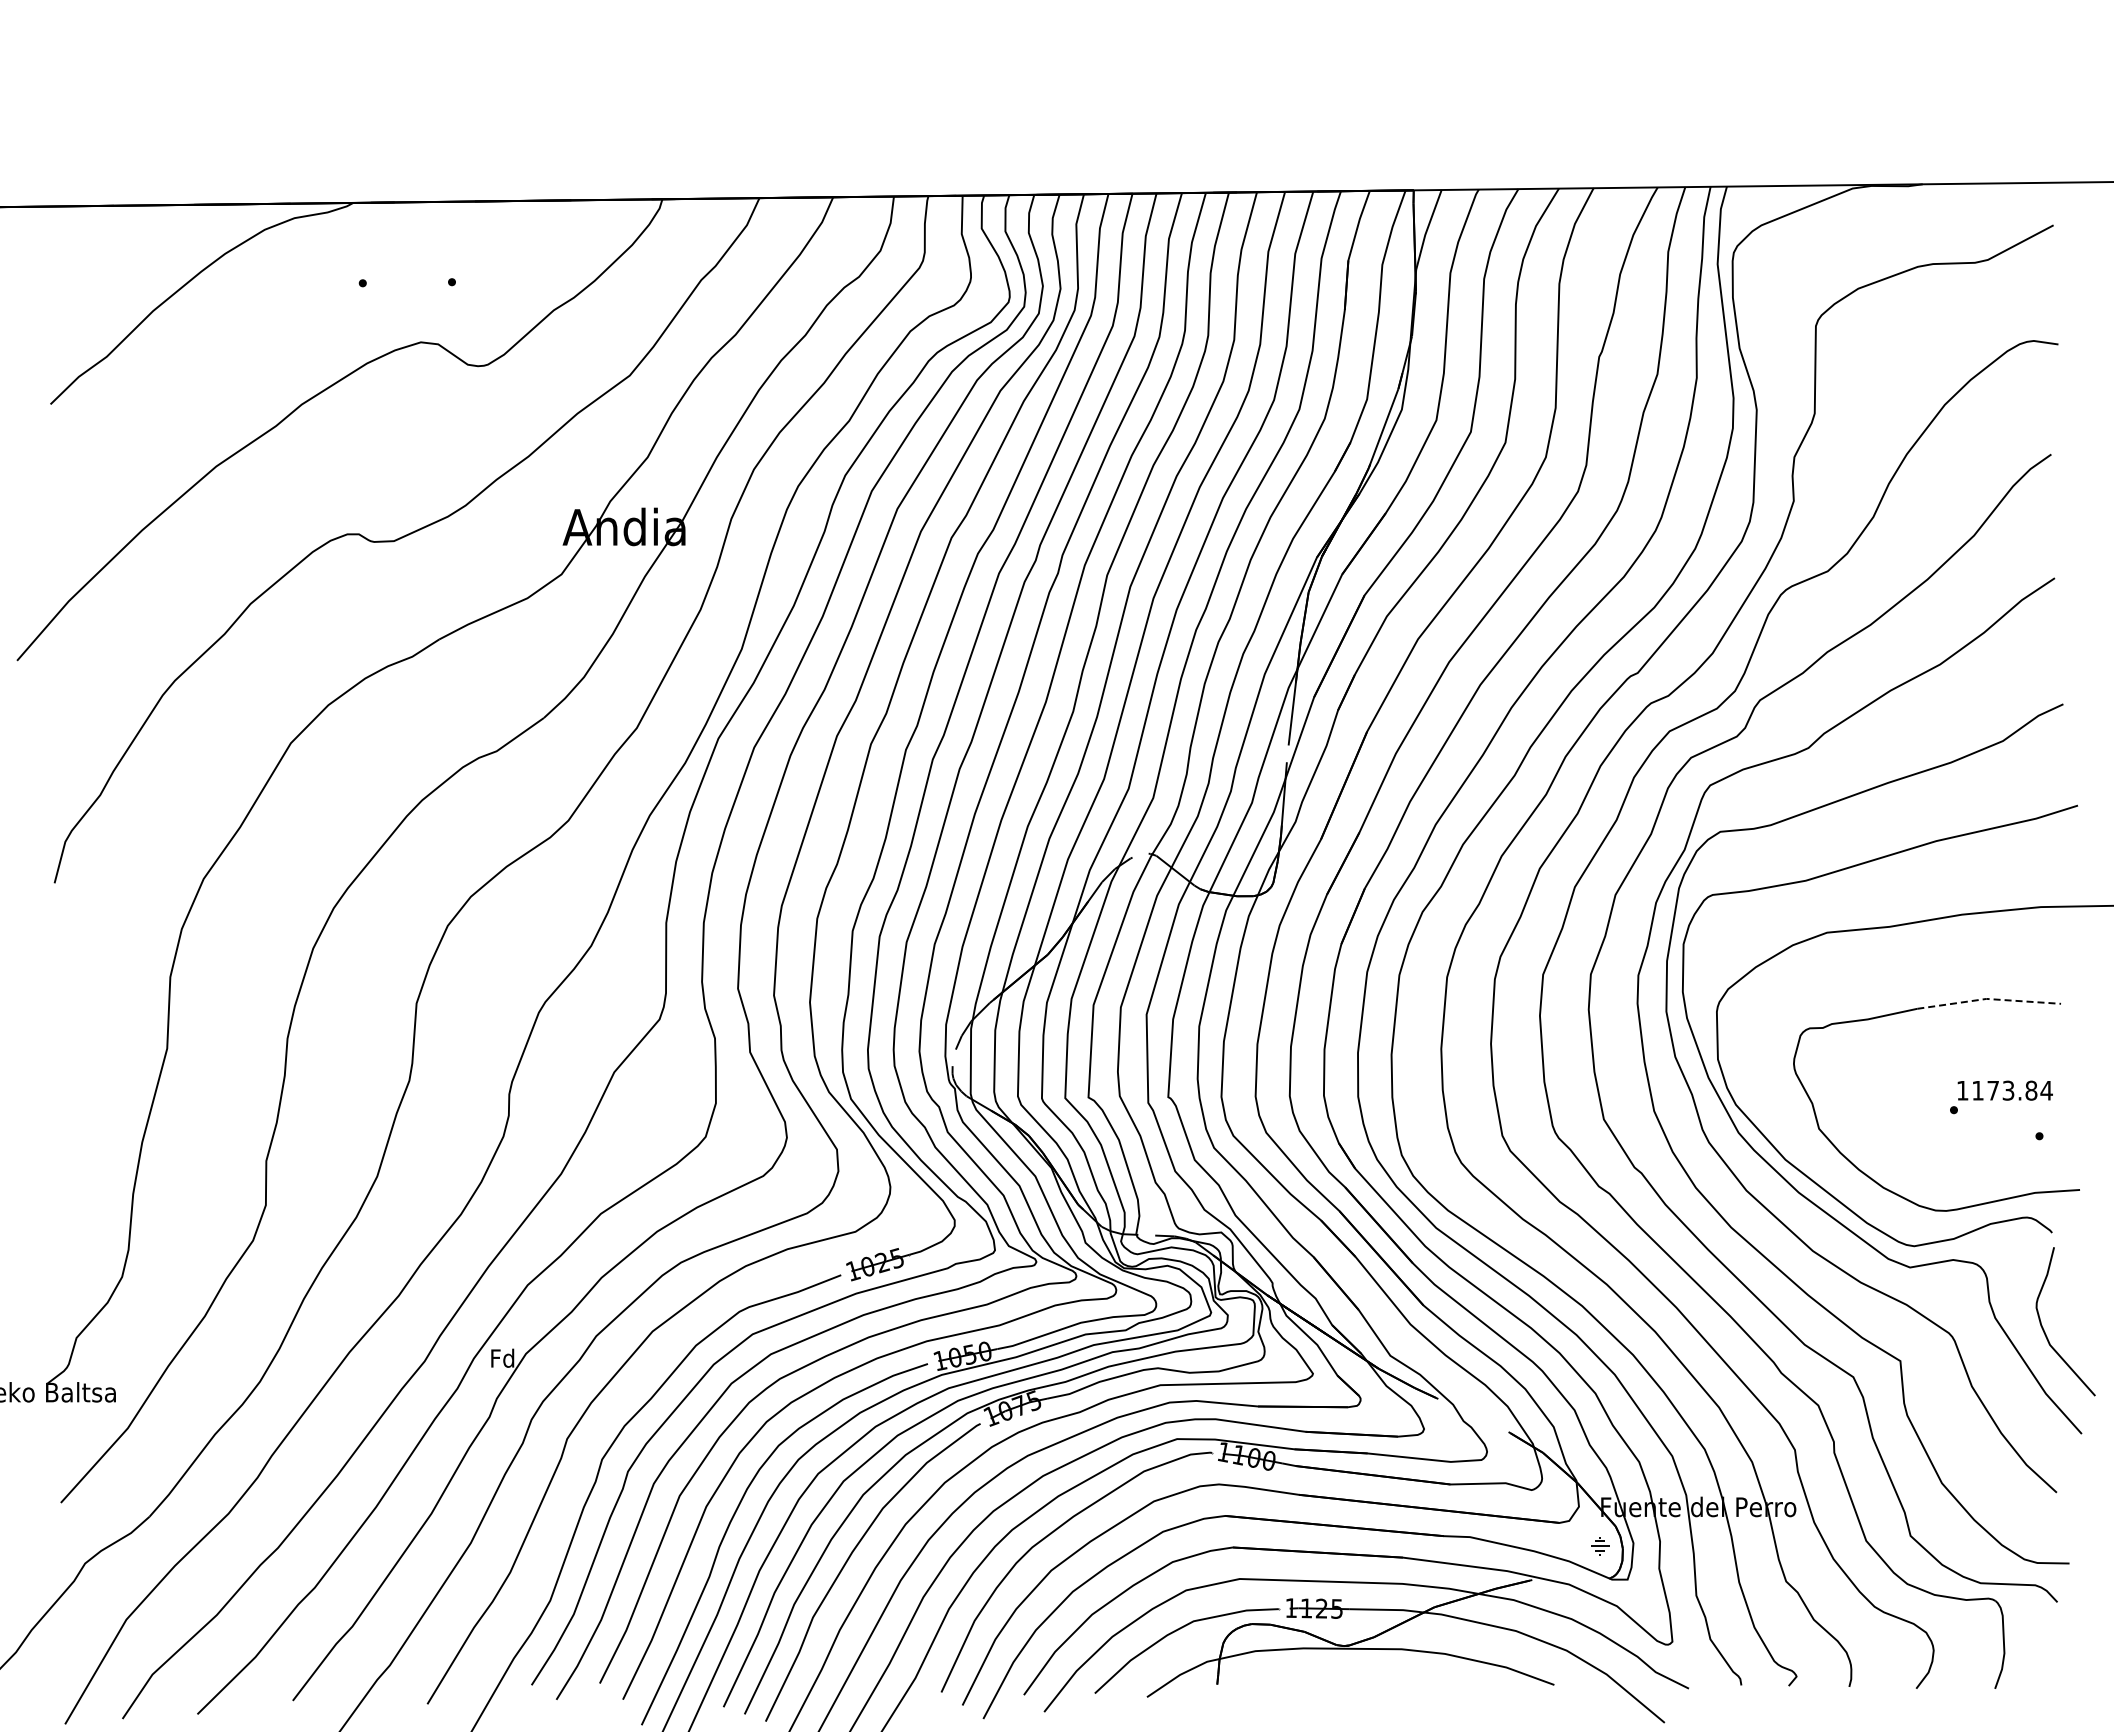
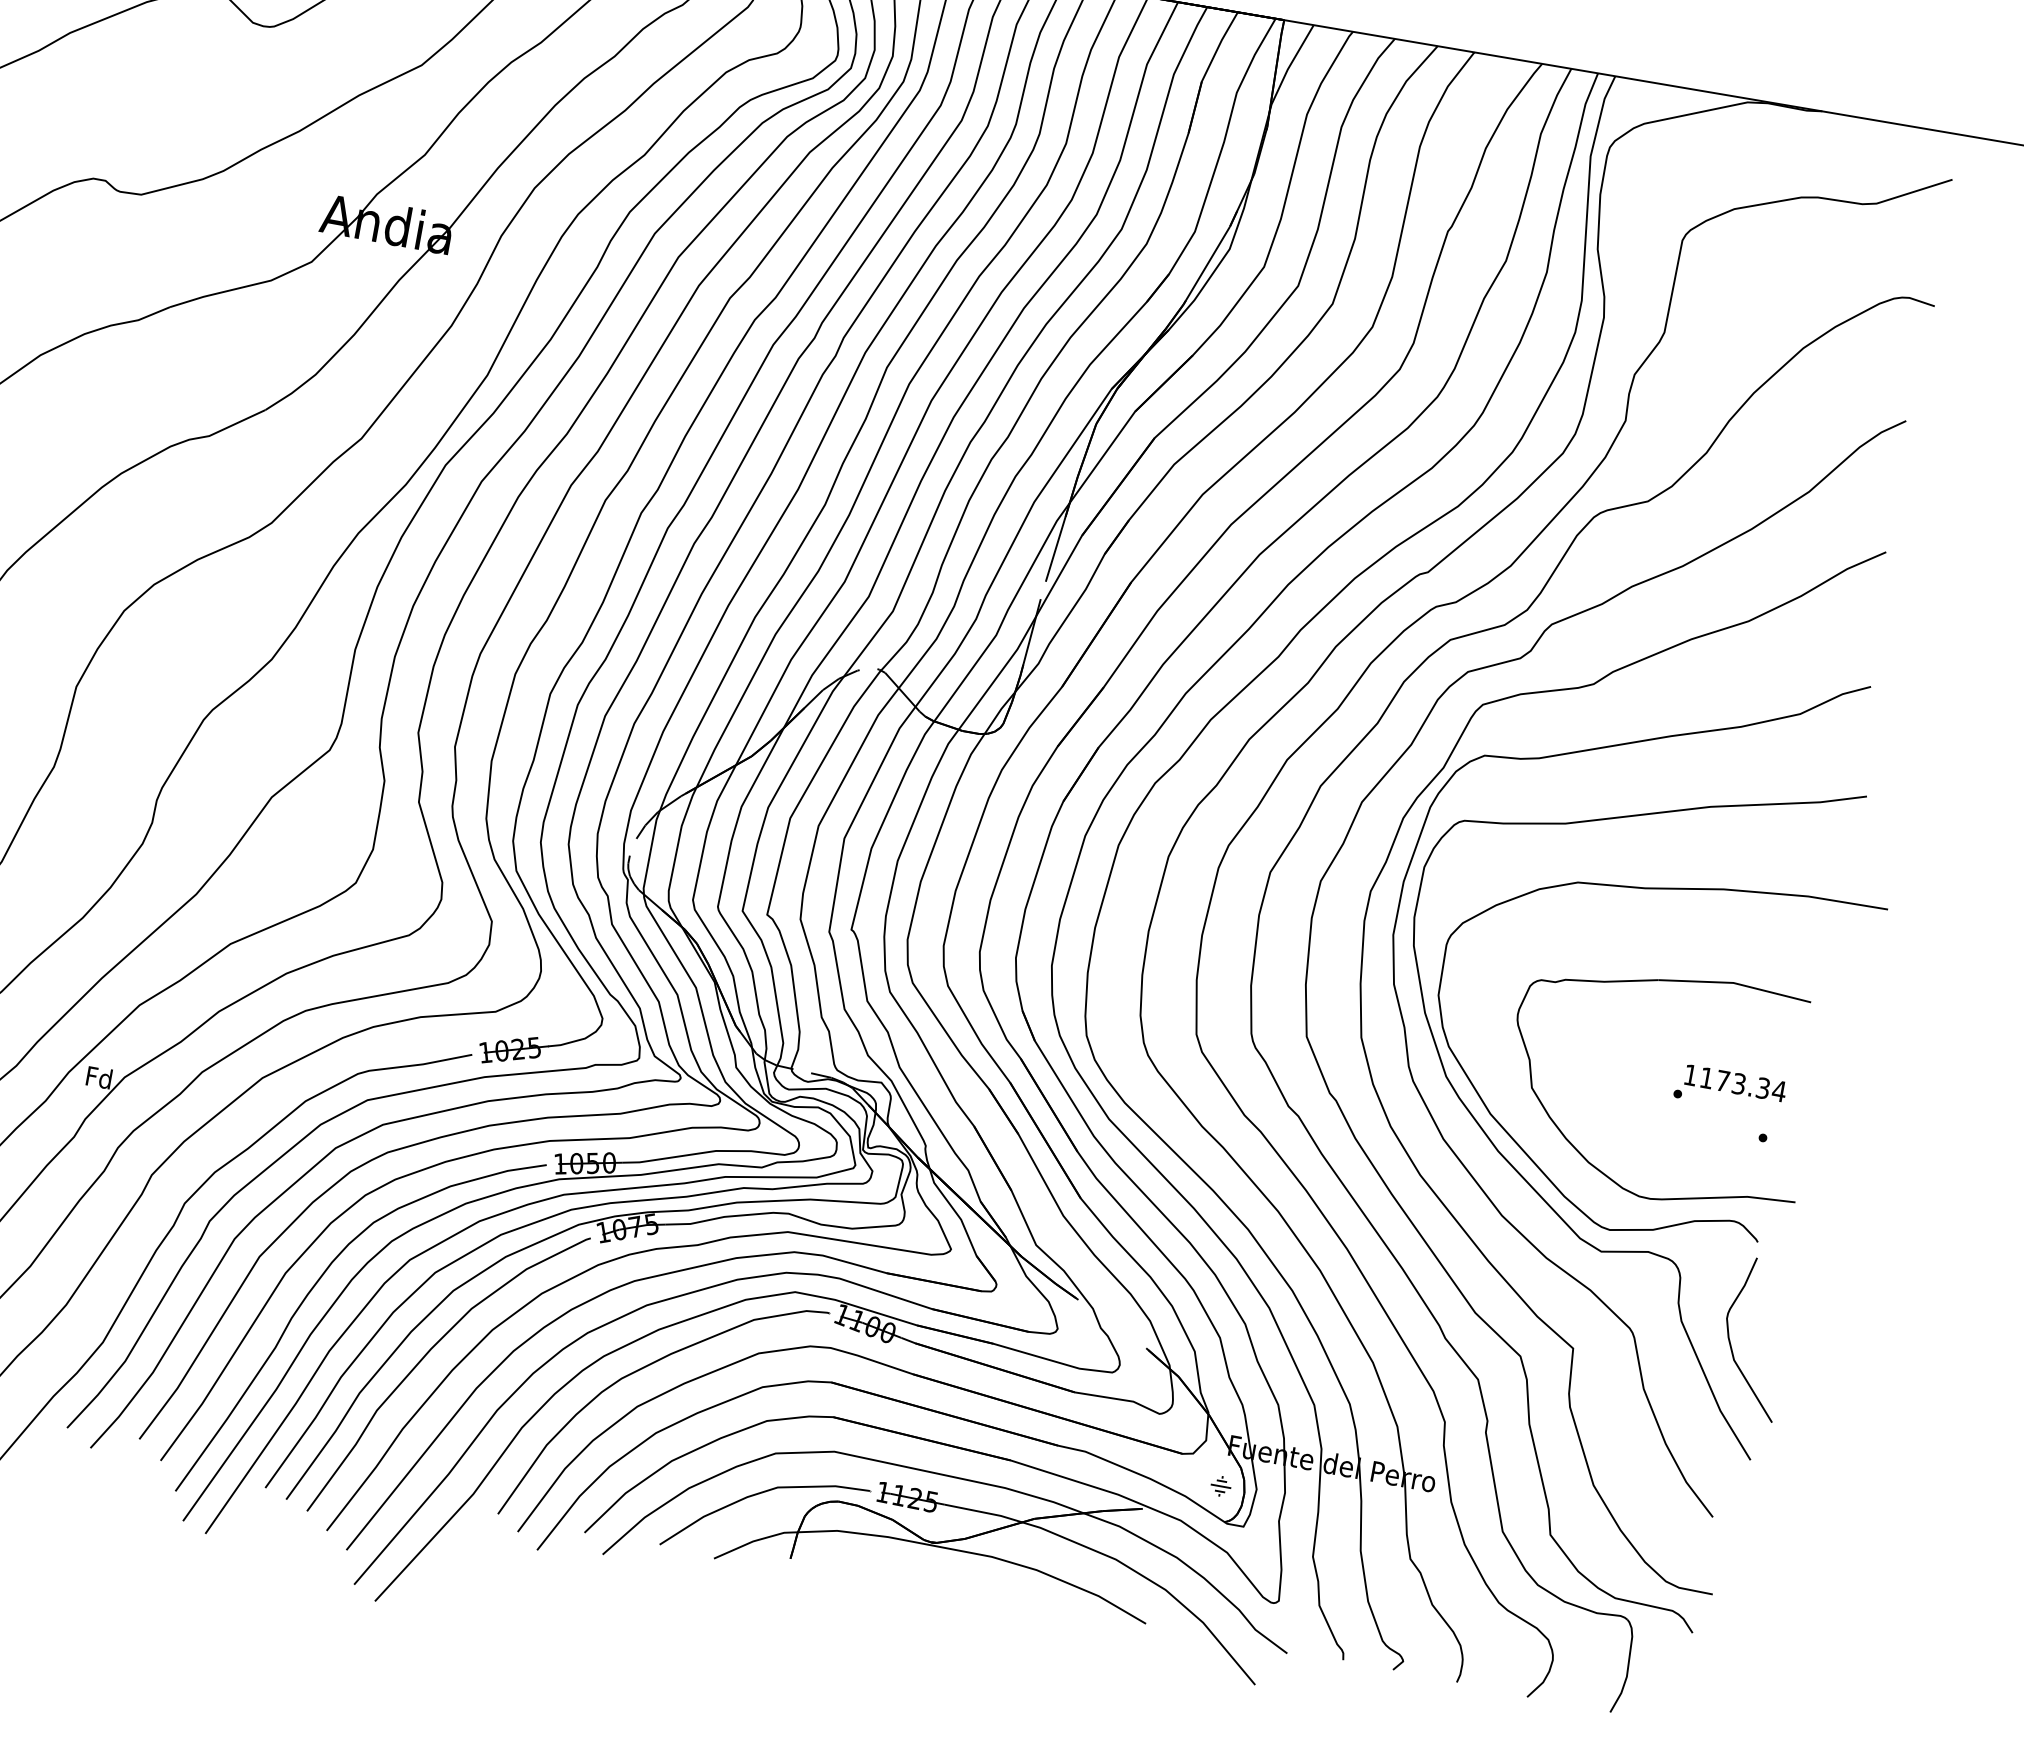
line: (1988, 999) -> (1735, 983), dashed -> solid
text: (2031, 1090) -> (1763, 1088), 1173.84 -> 1173.34

